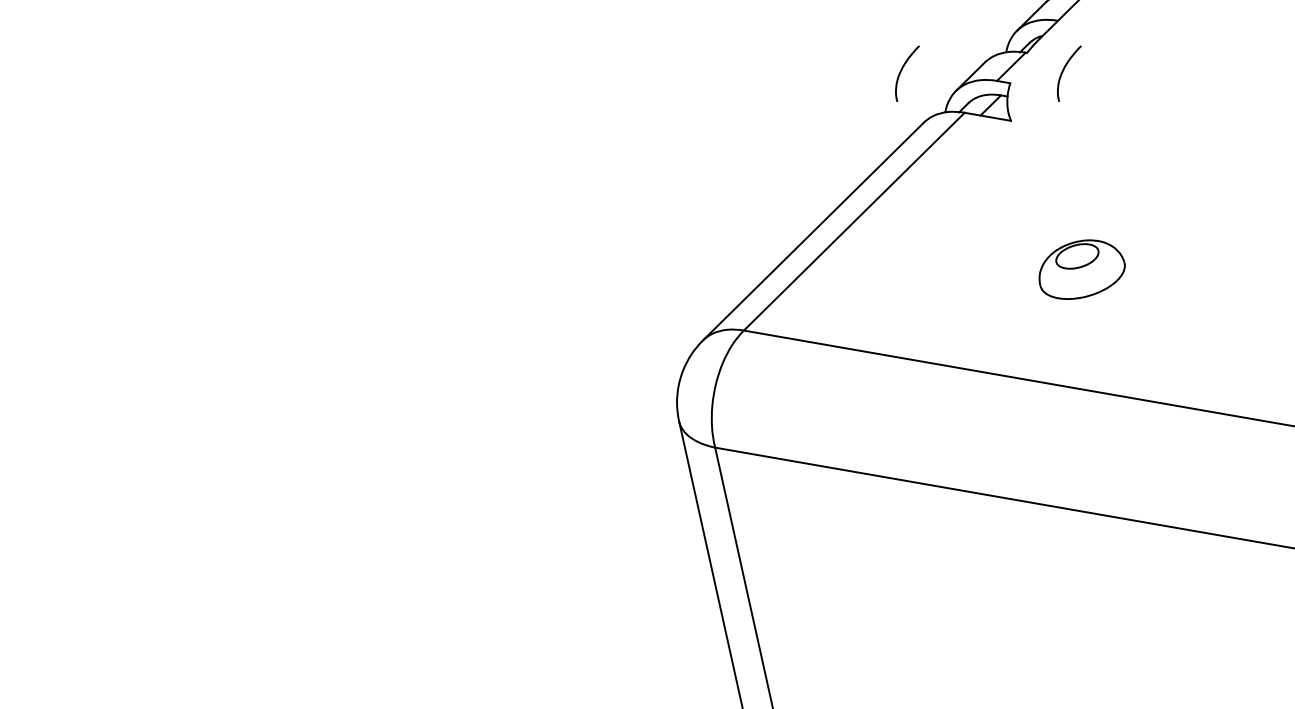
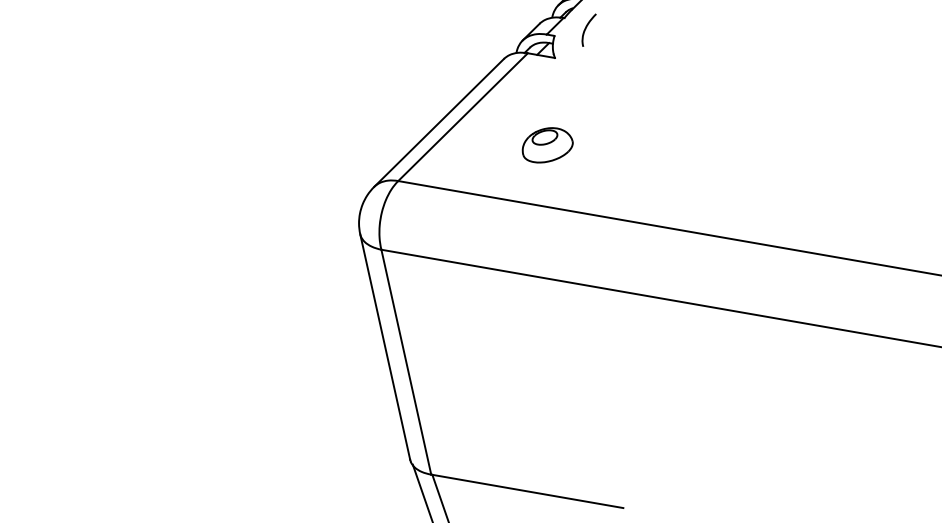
curve: (902, 72) -> (491, 29), removed
part: (1081, 269) -> (547, 145), moved

